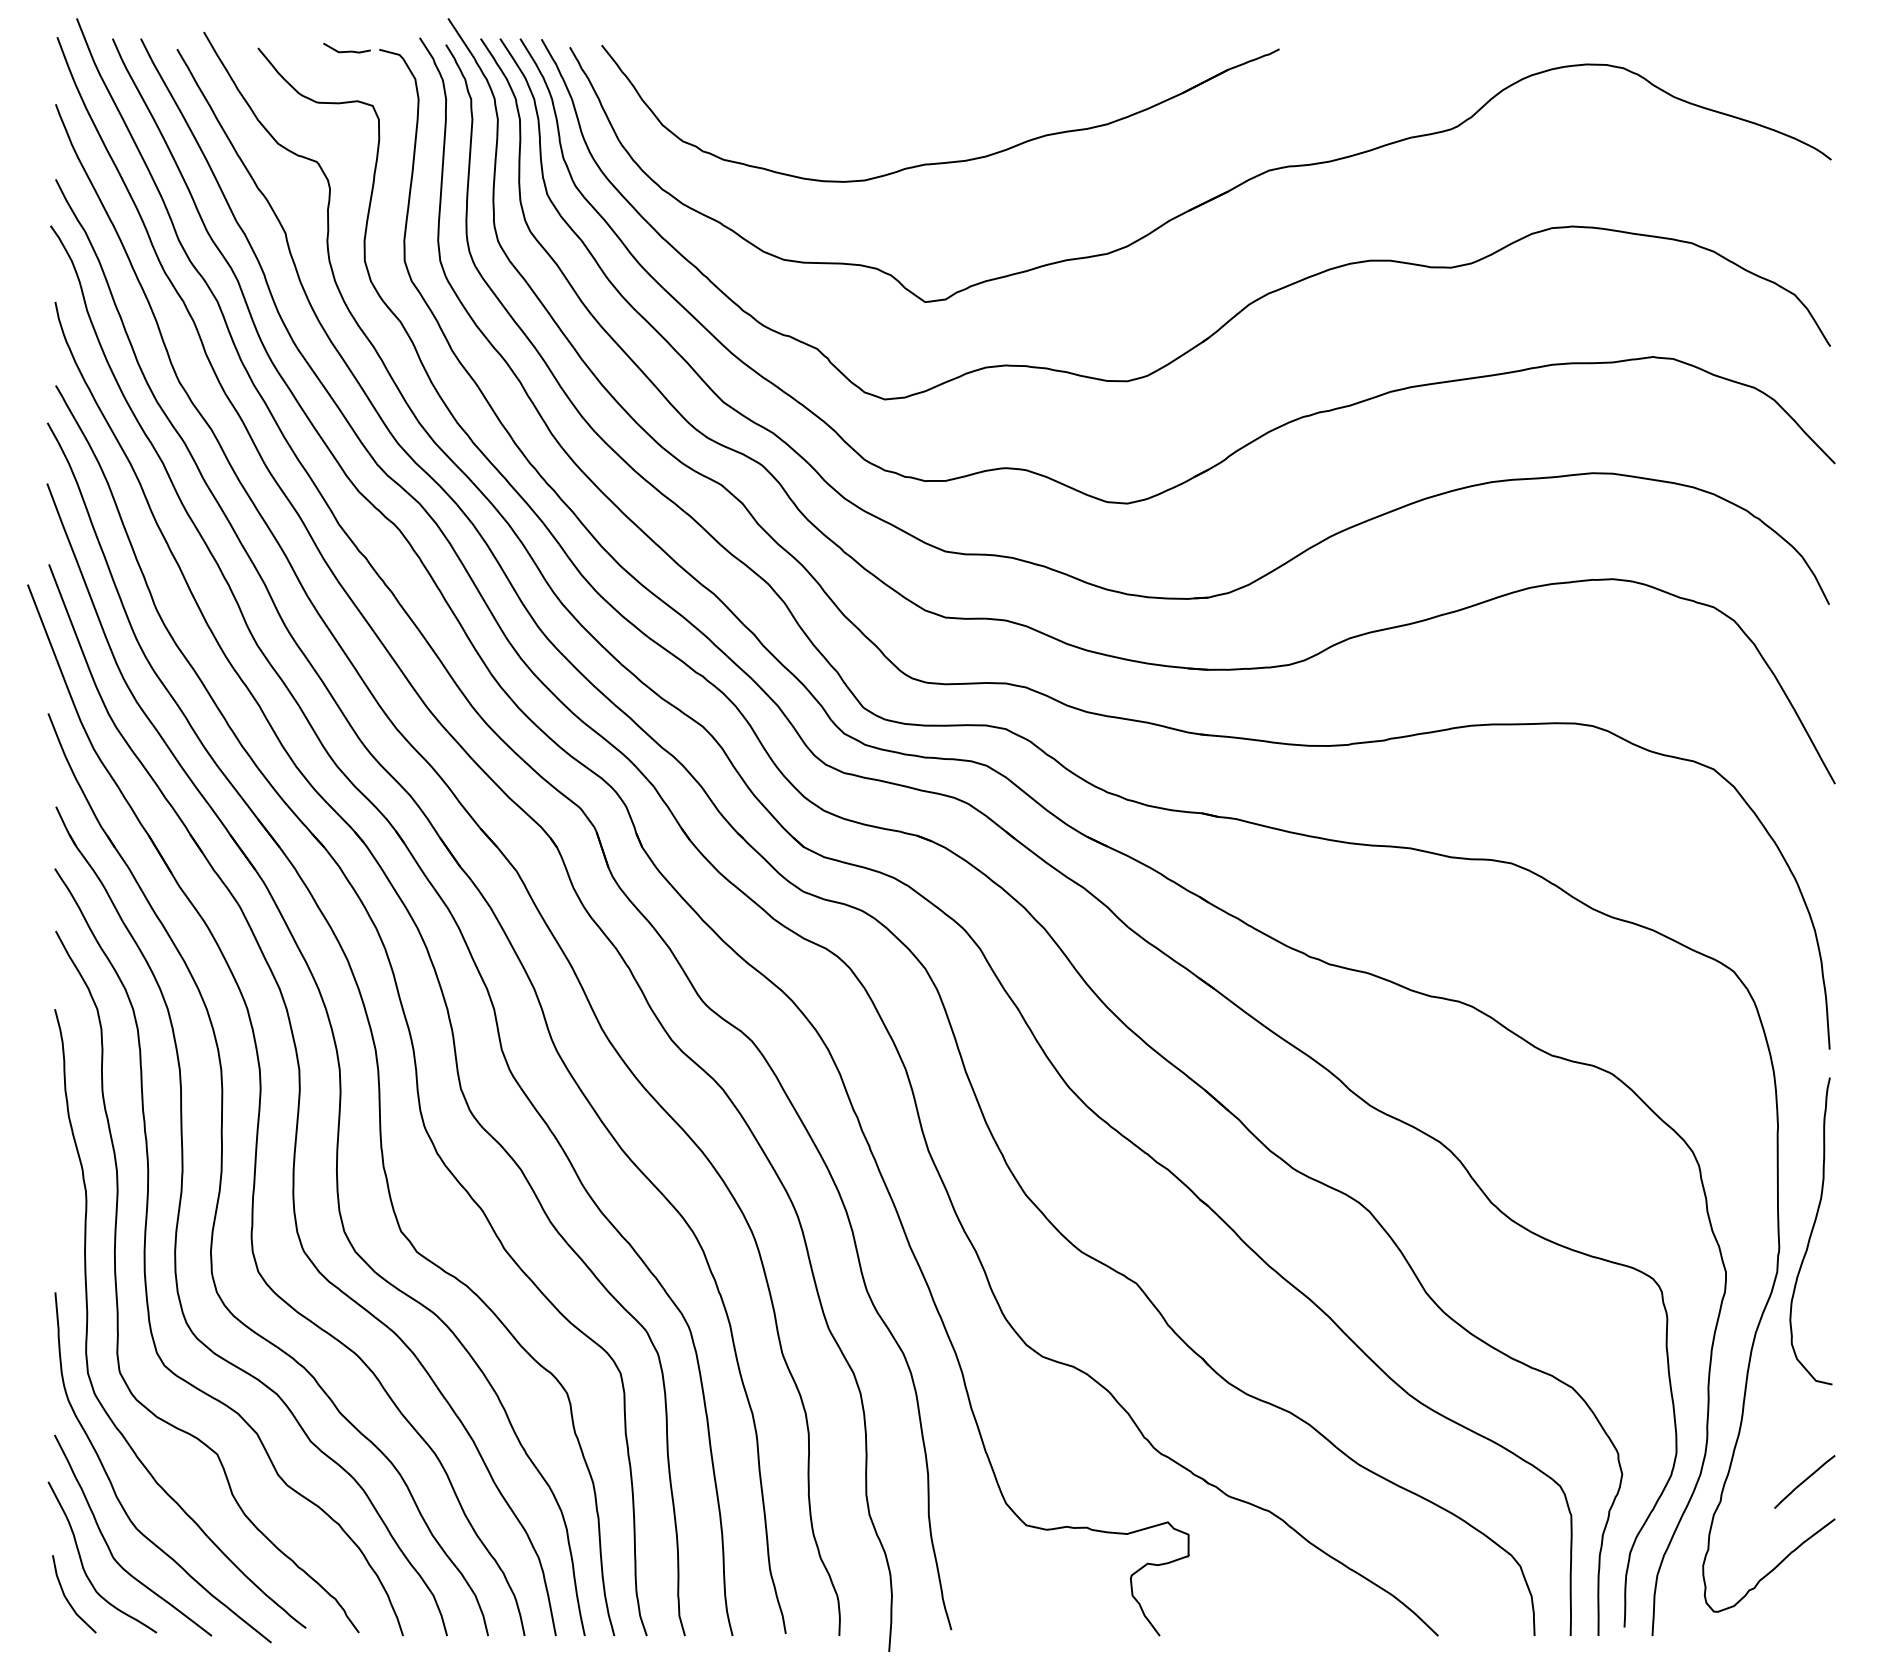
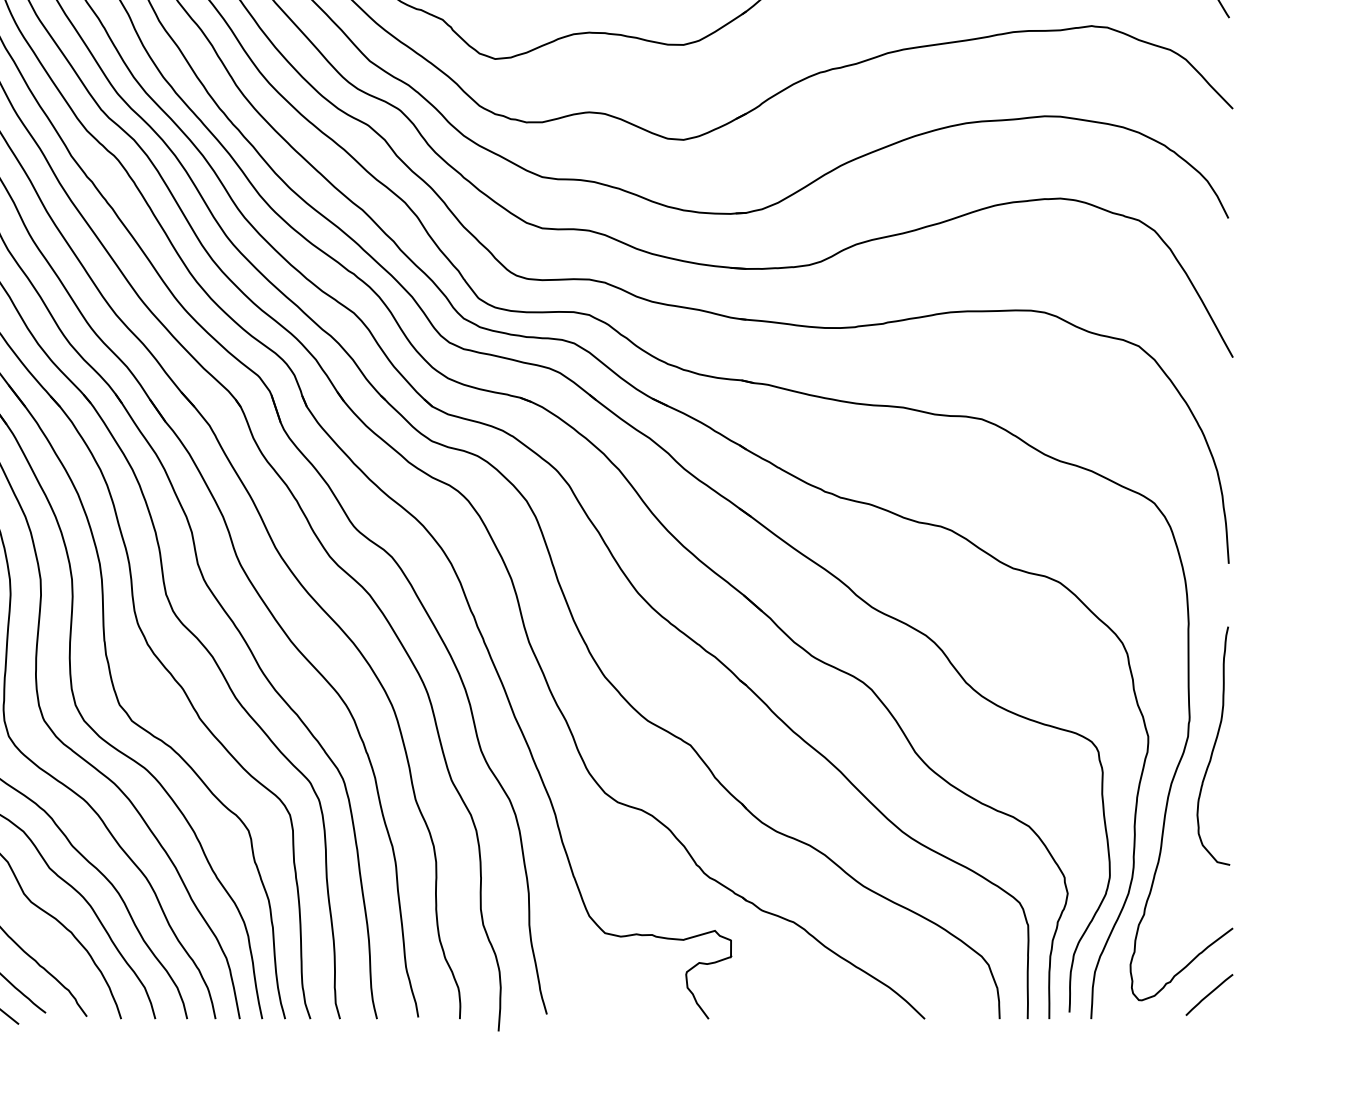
curve: (1811, 1231) -> (1213, 746), moved
curve: (1804, 1481) -> (1209, 994), moved

